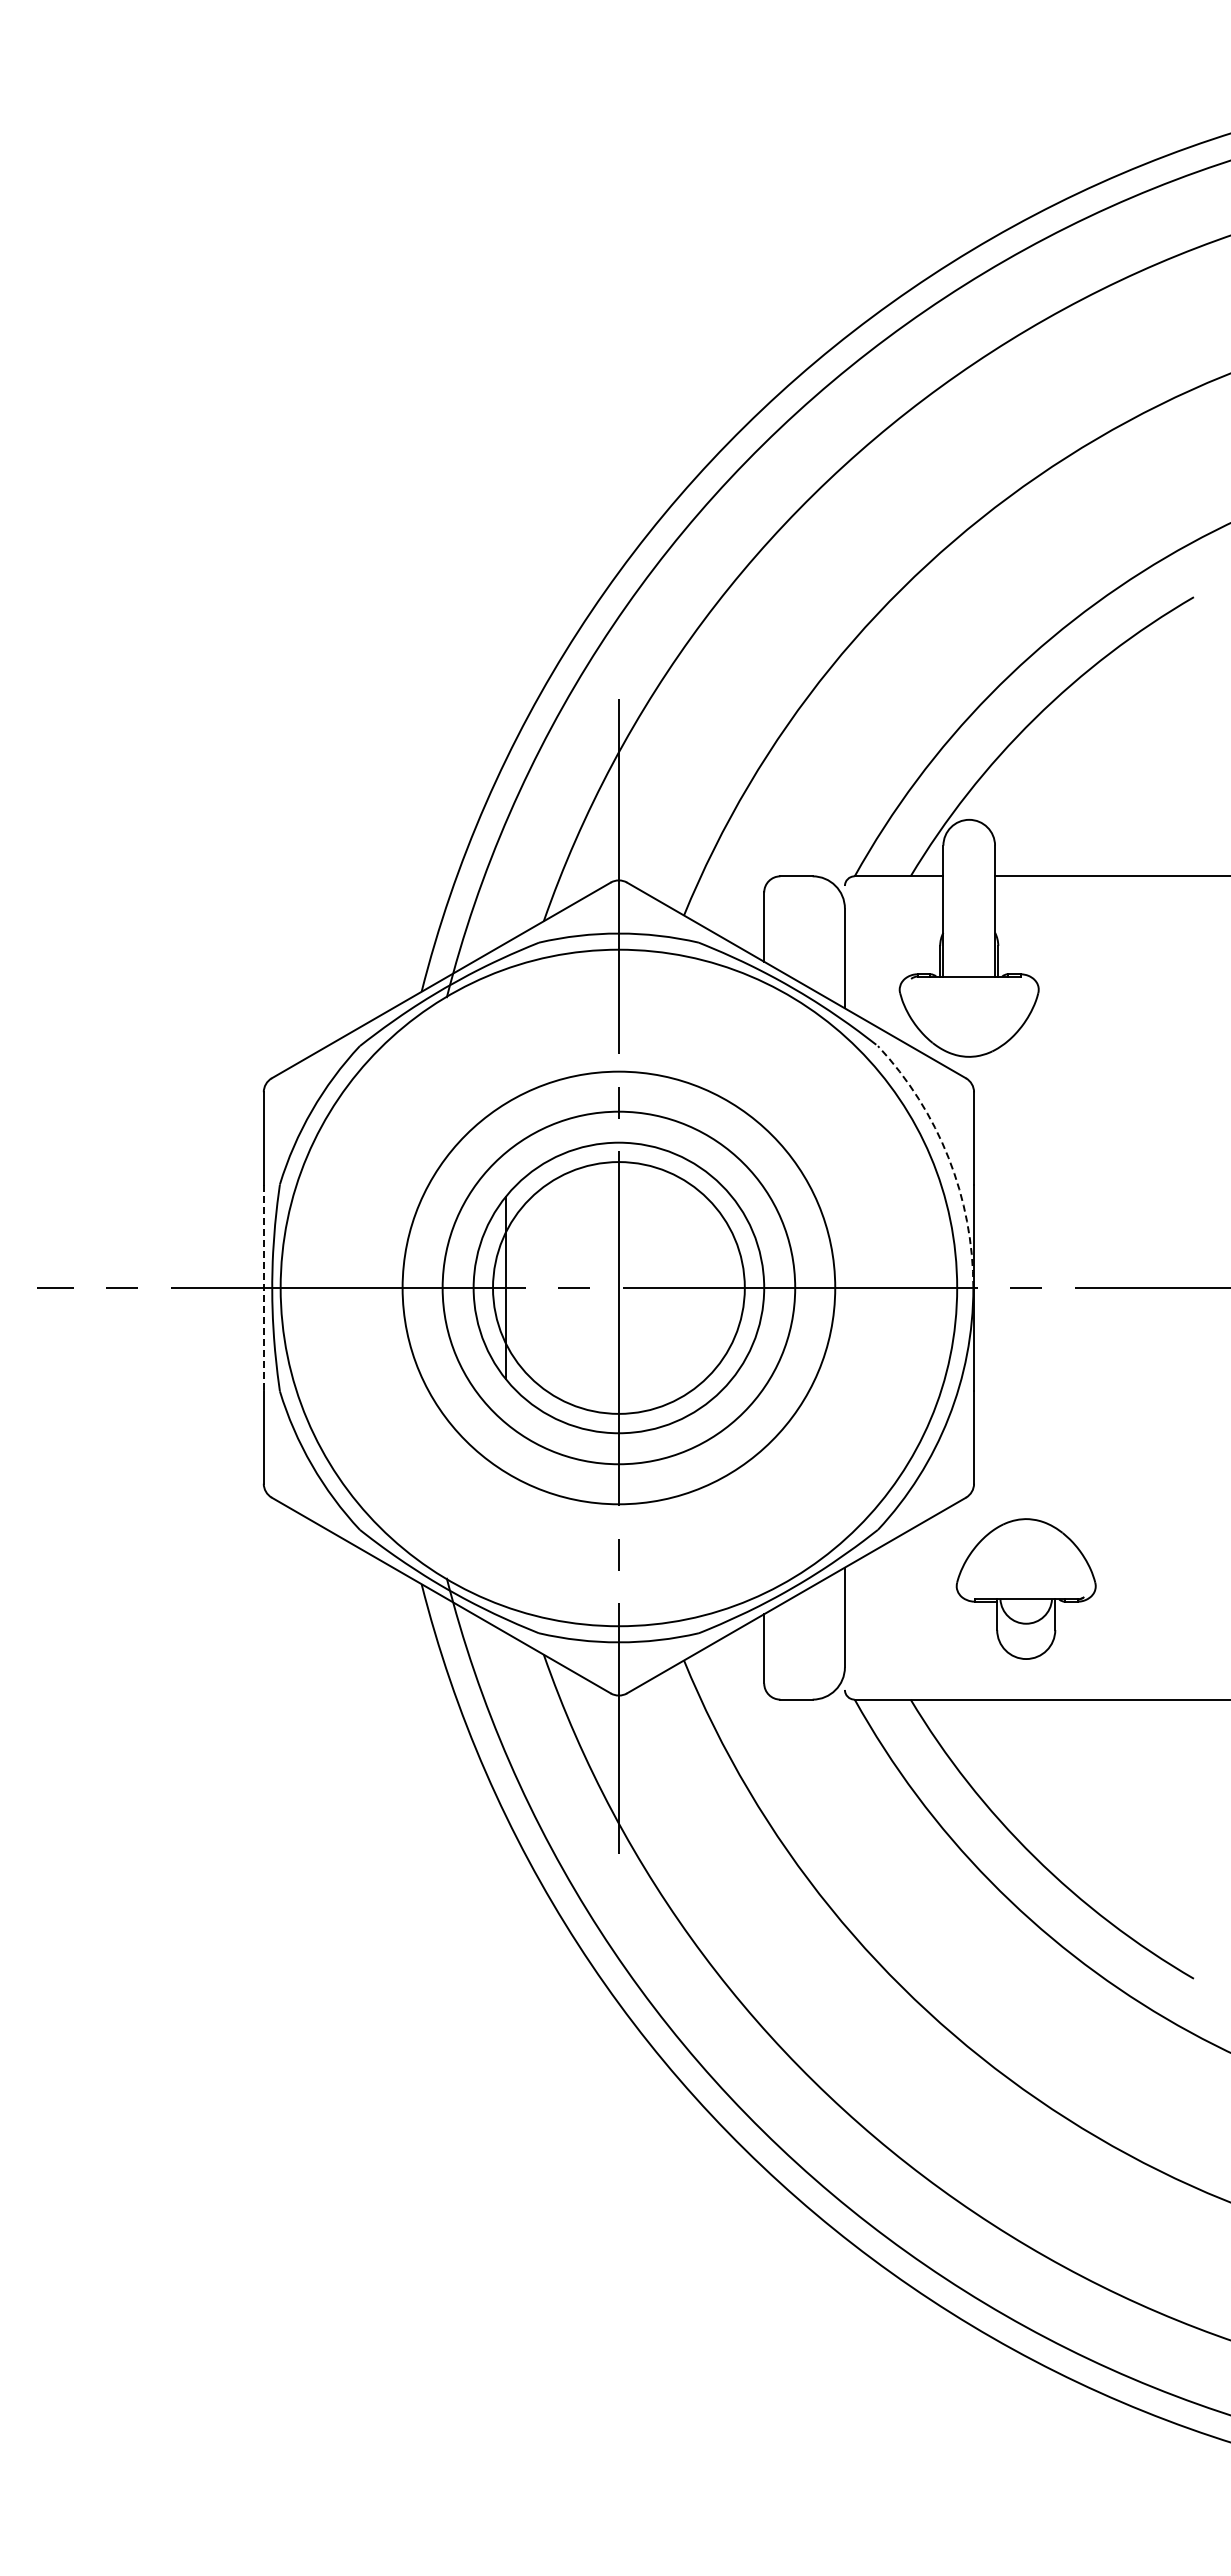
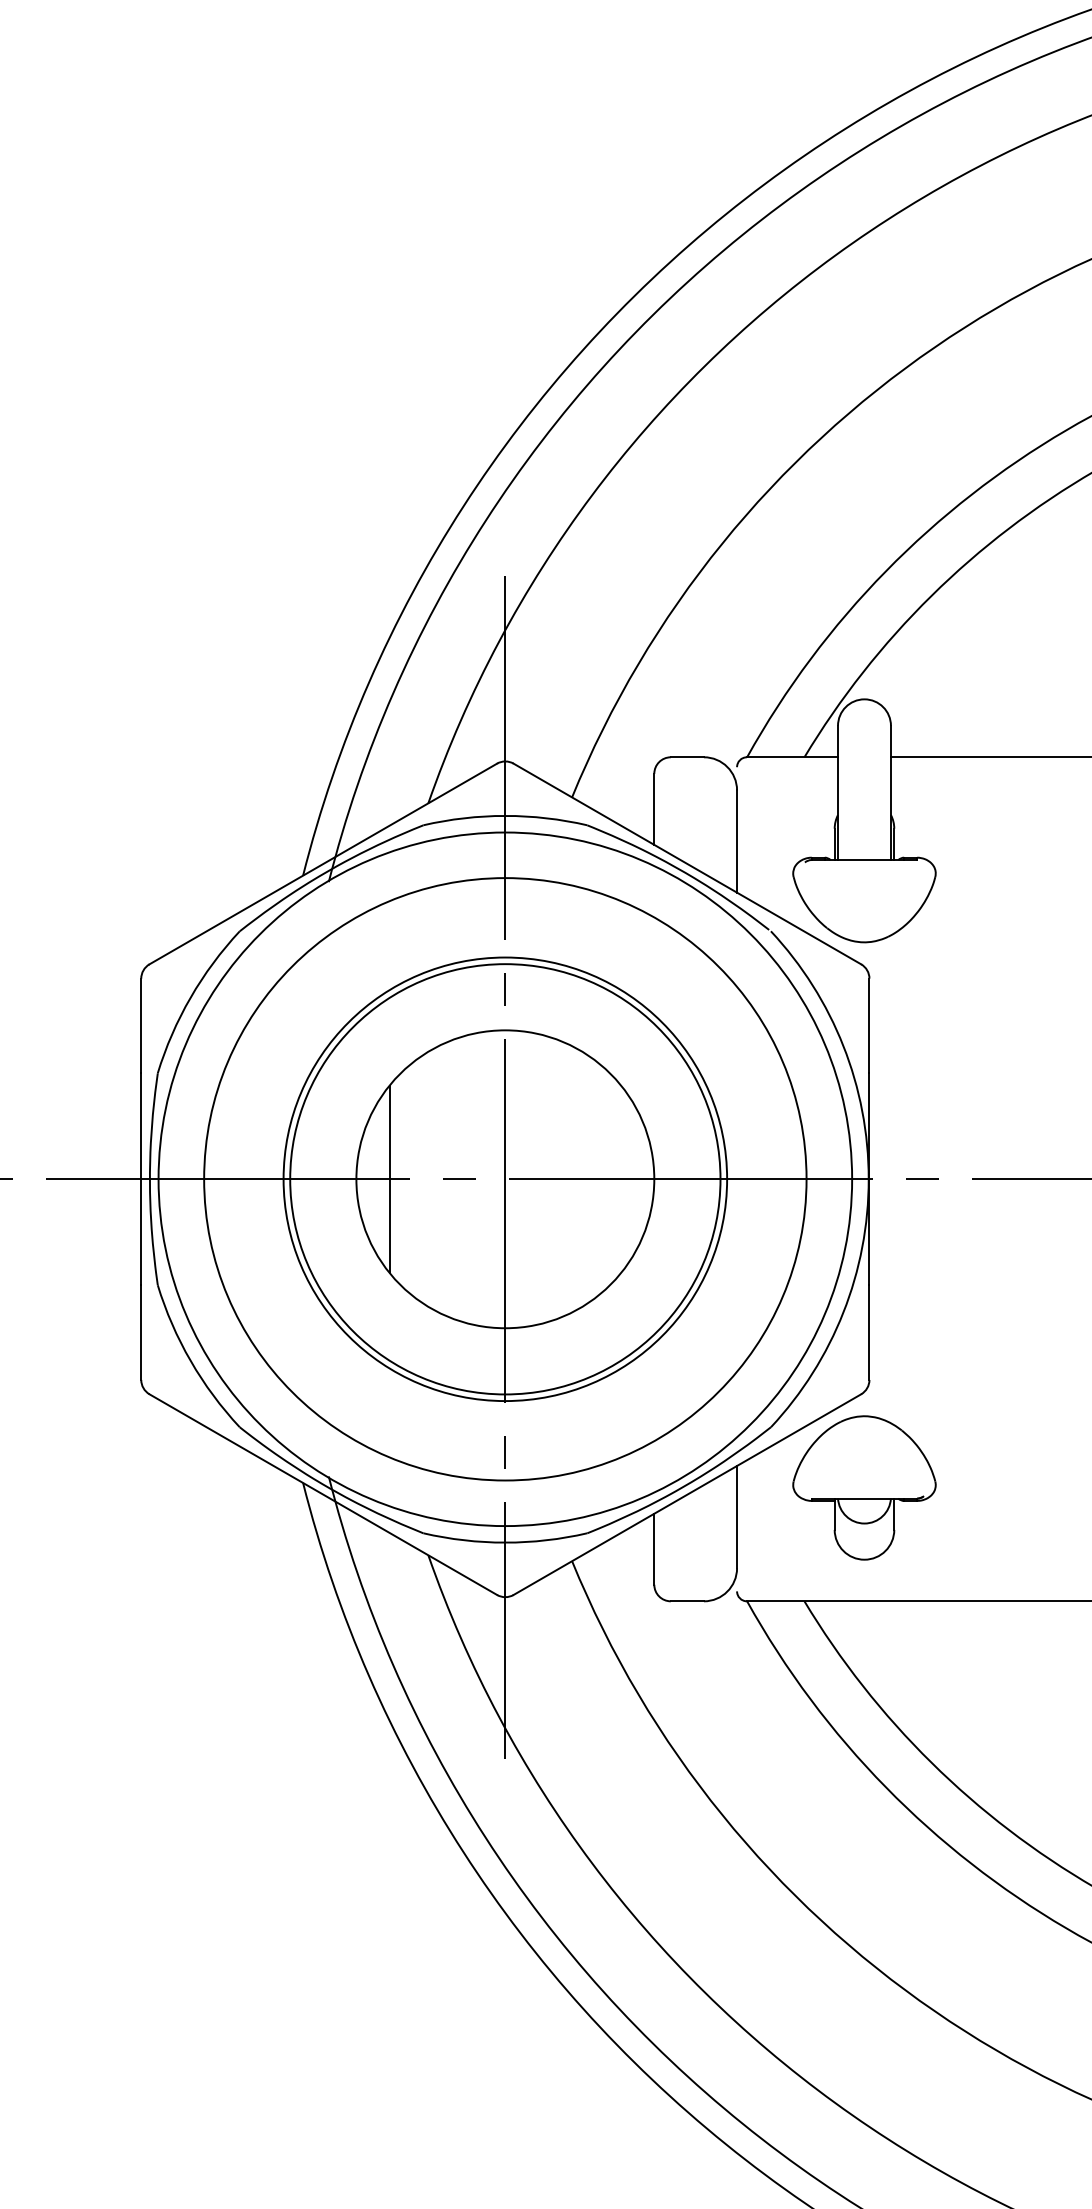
arc: (948, 1157) -> (843, 1045), dashed -> solid
circle: (618, 1287) -> (504, 1178), size x1.67
circle: (618, 1287) -> (504, 1178), size x1.67
line: (263, 1288) -> (140, 1179), dashed -> solid
part: (1025, 1588) -> (863, 1487), moved

